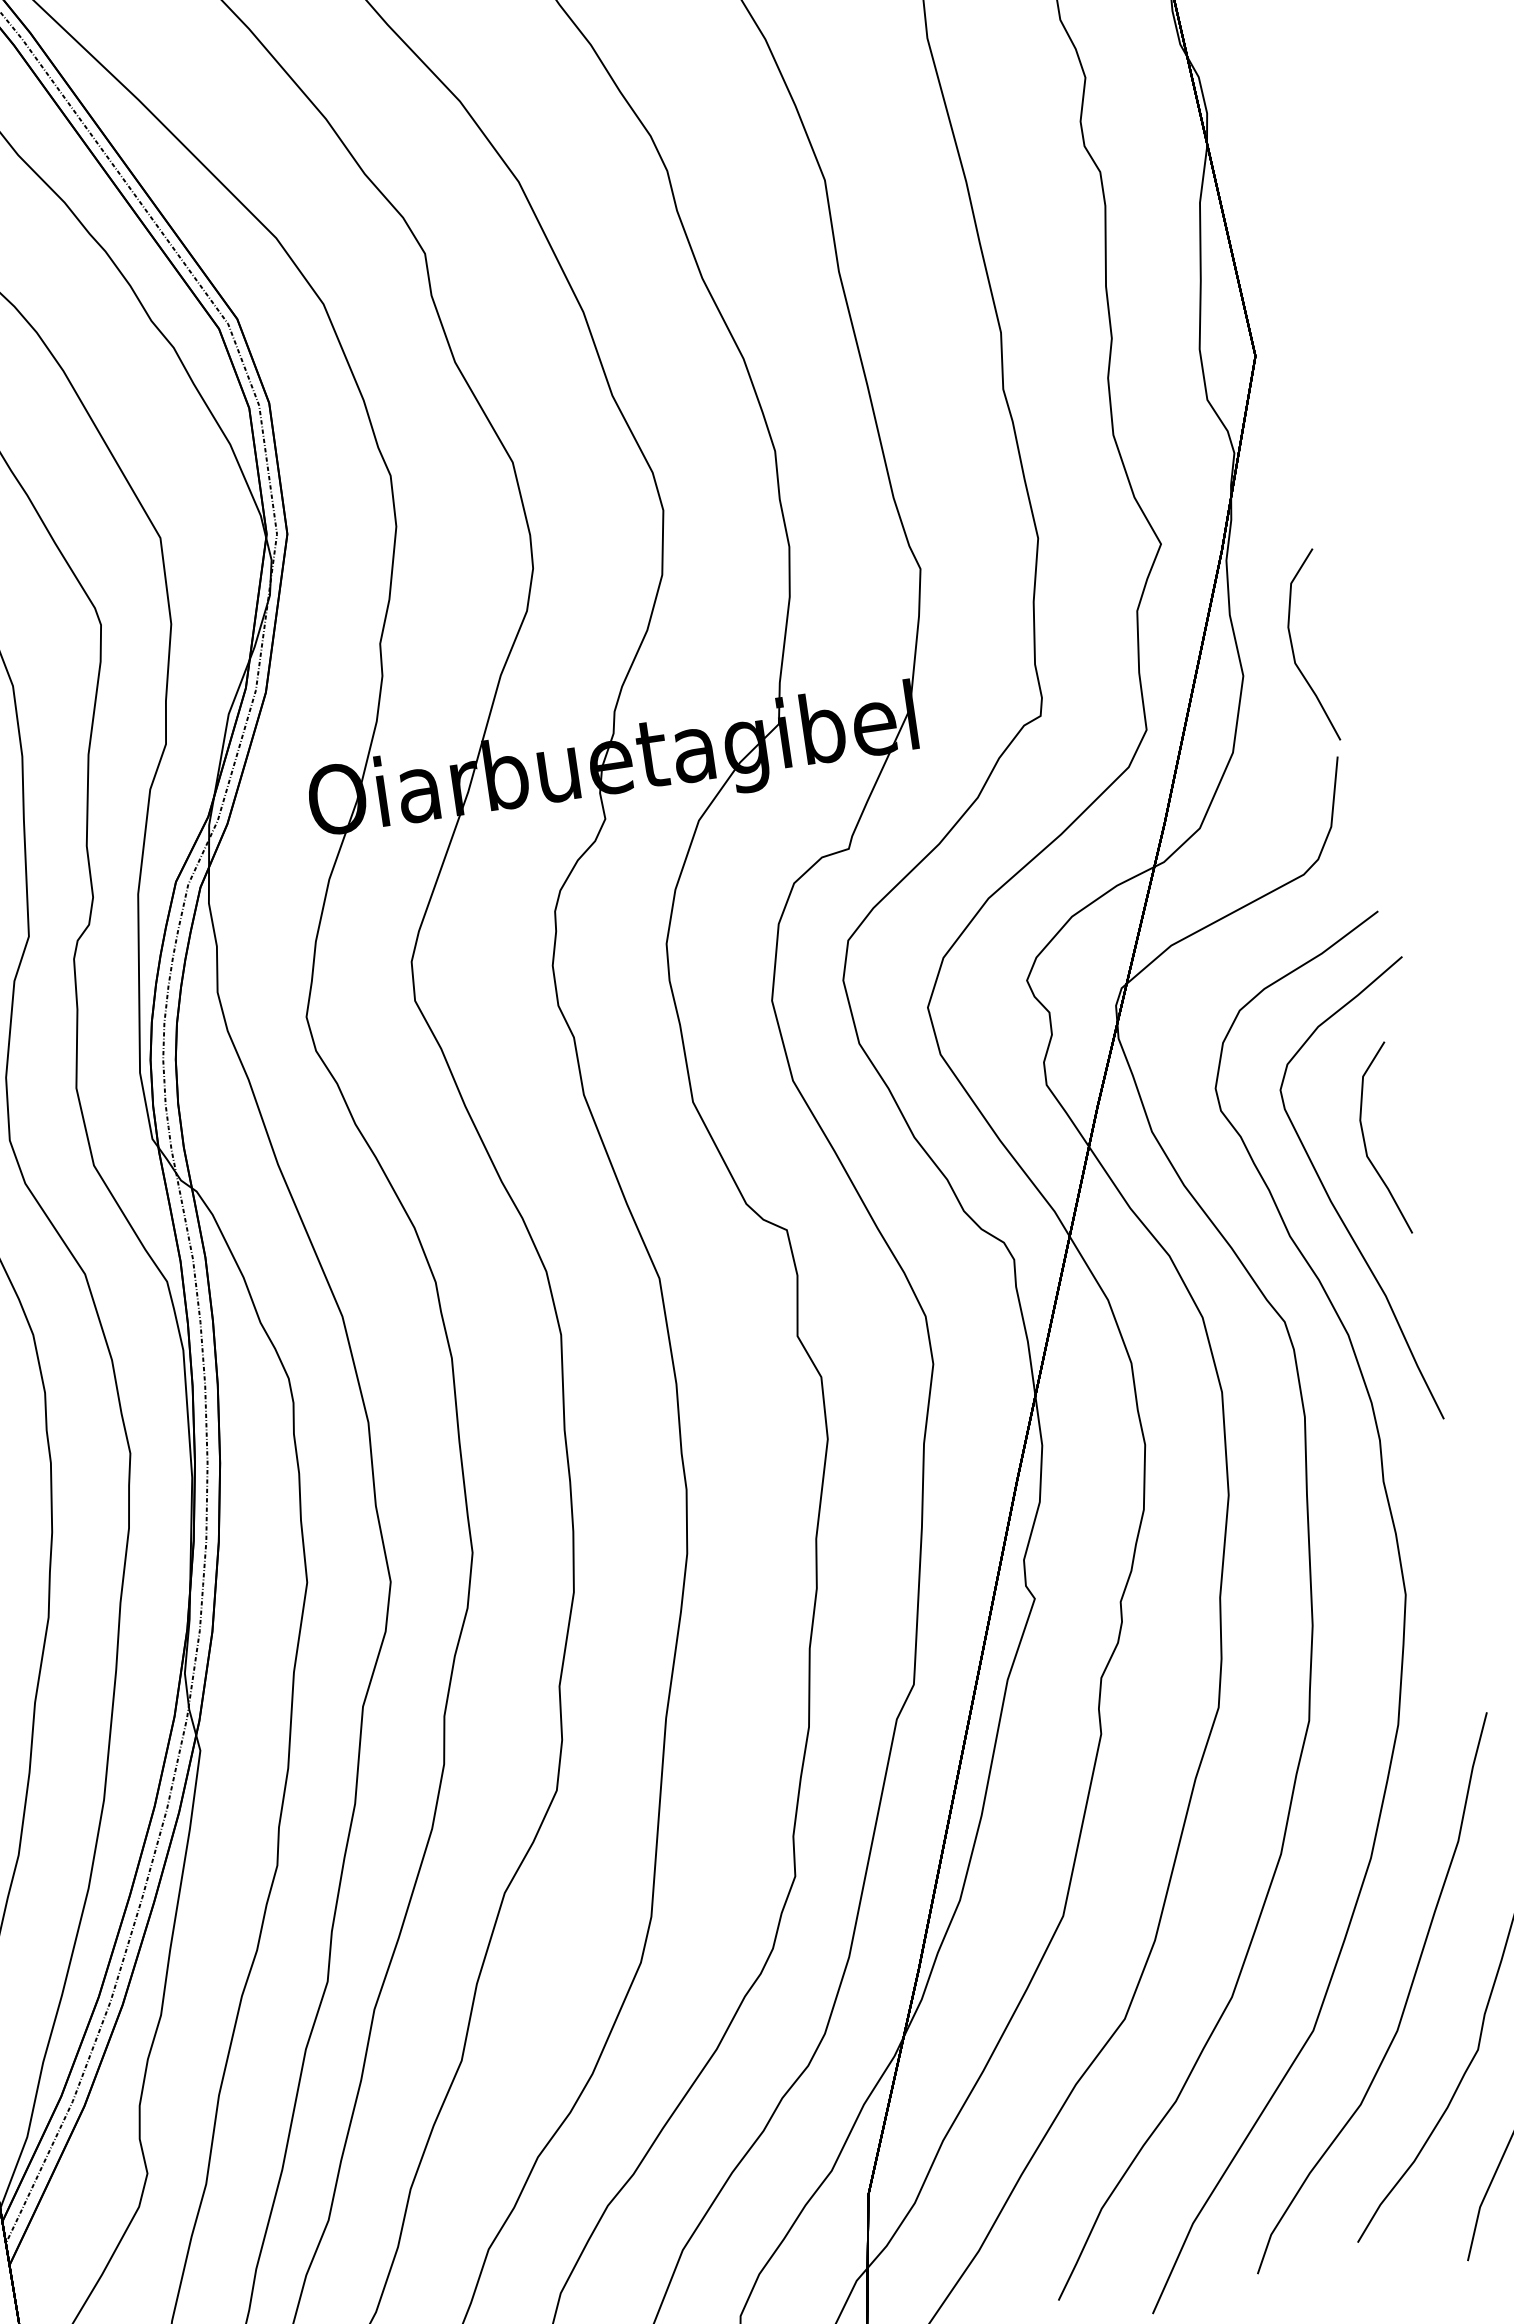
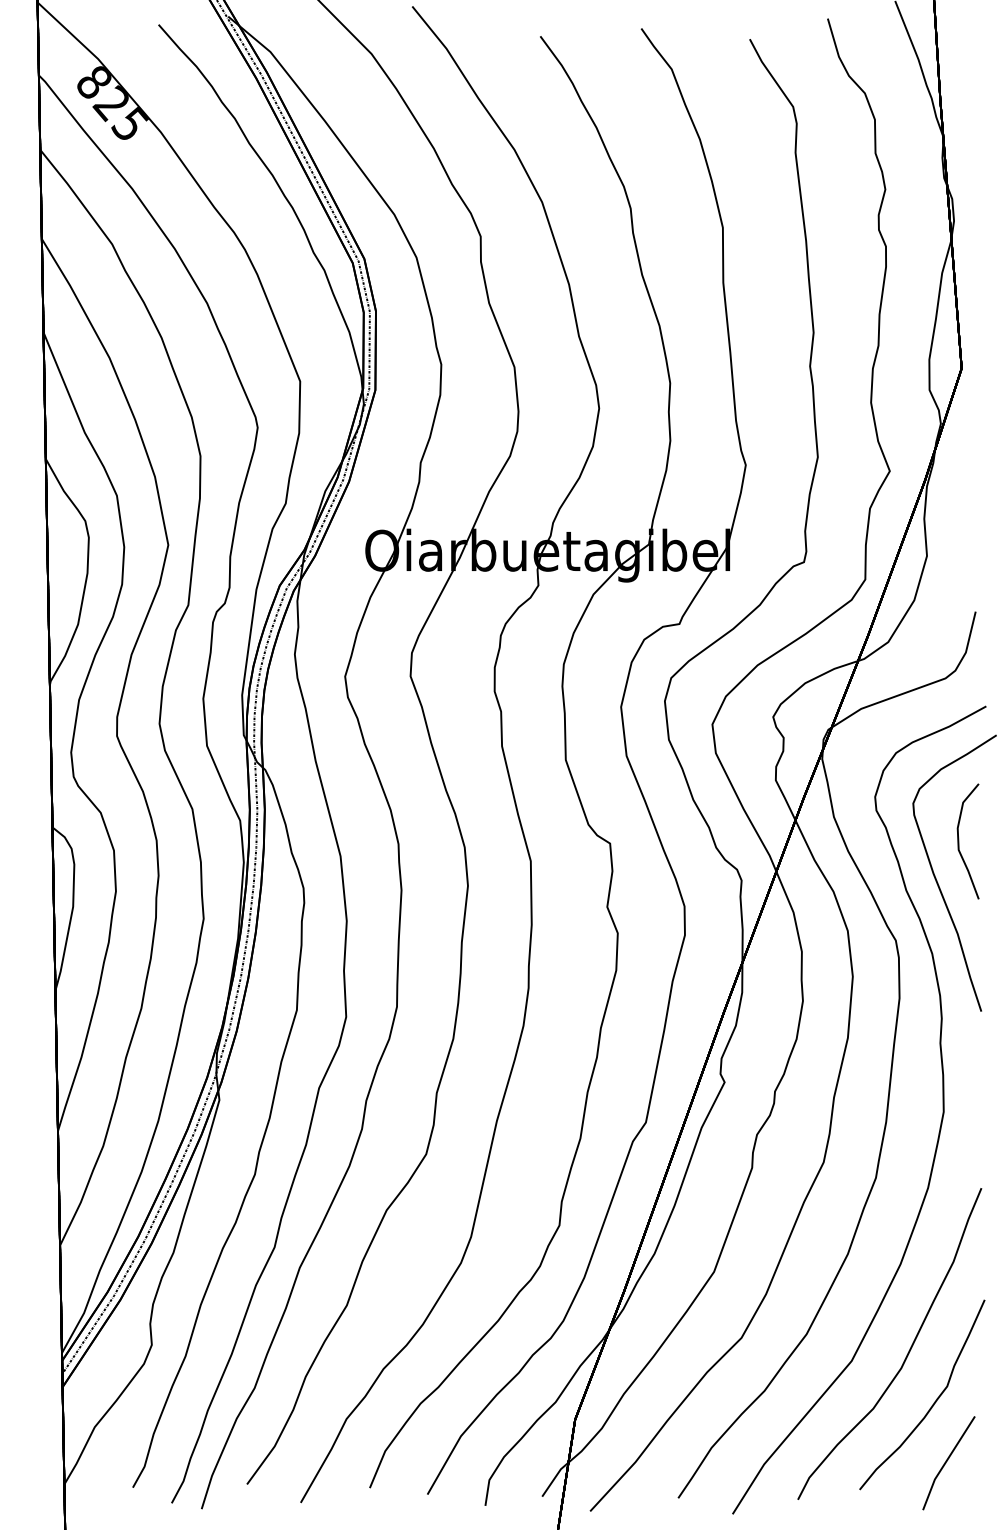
curve: (1294, 648) -> (959, 544), removed

